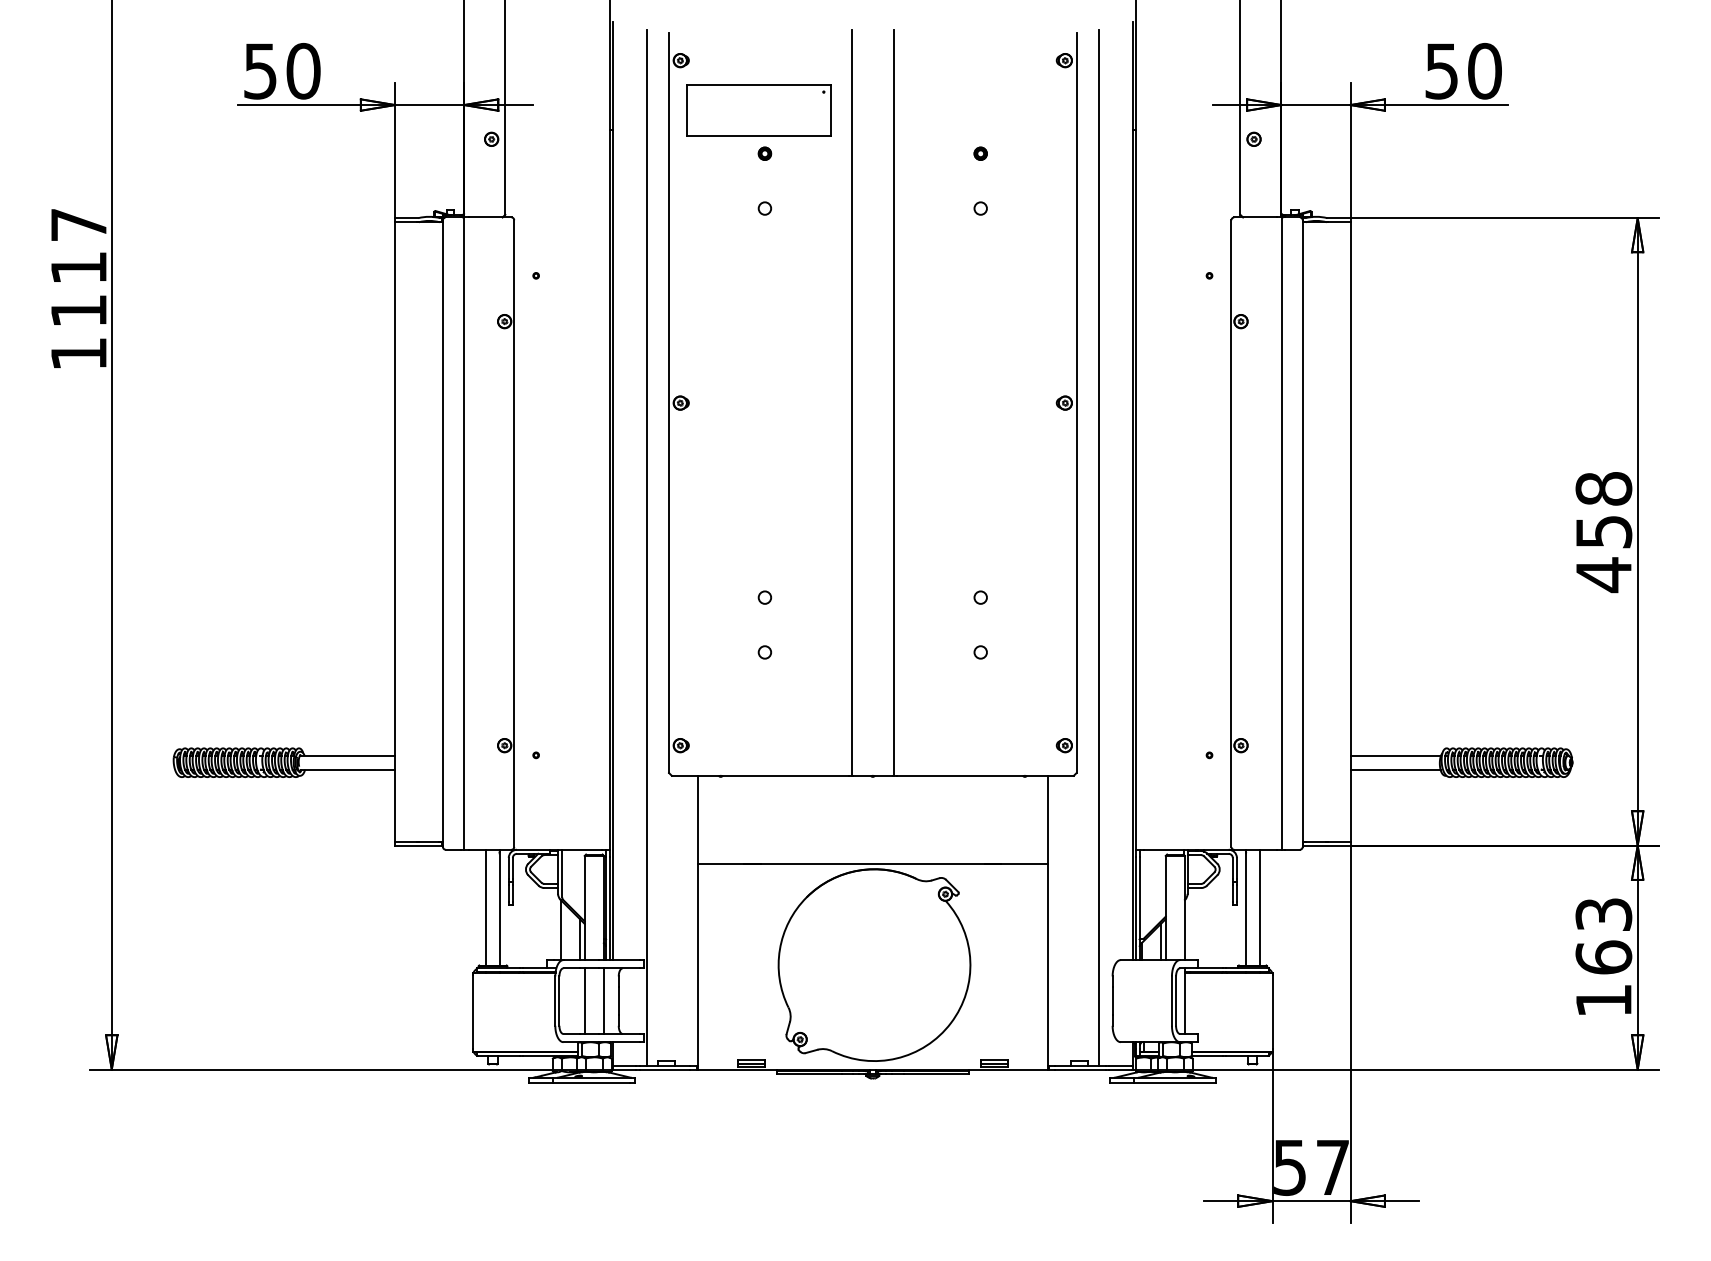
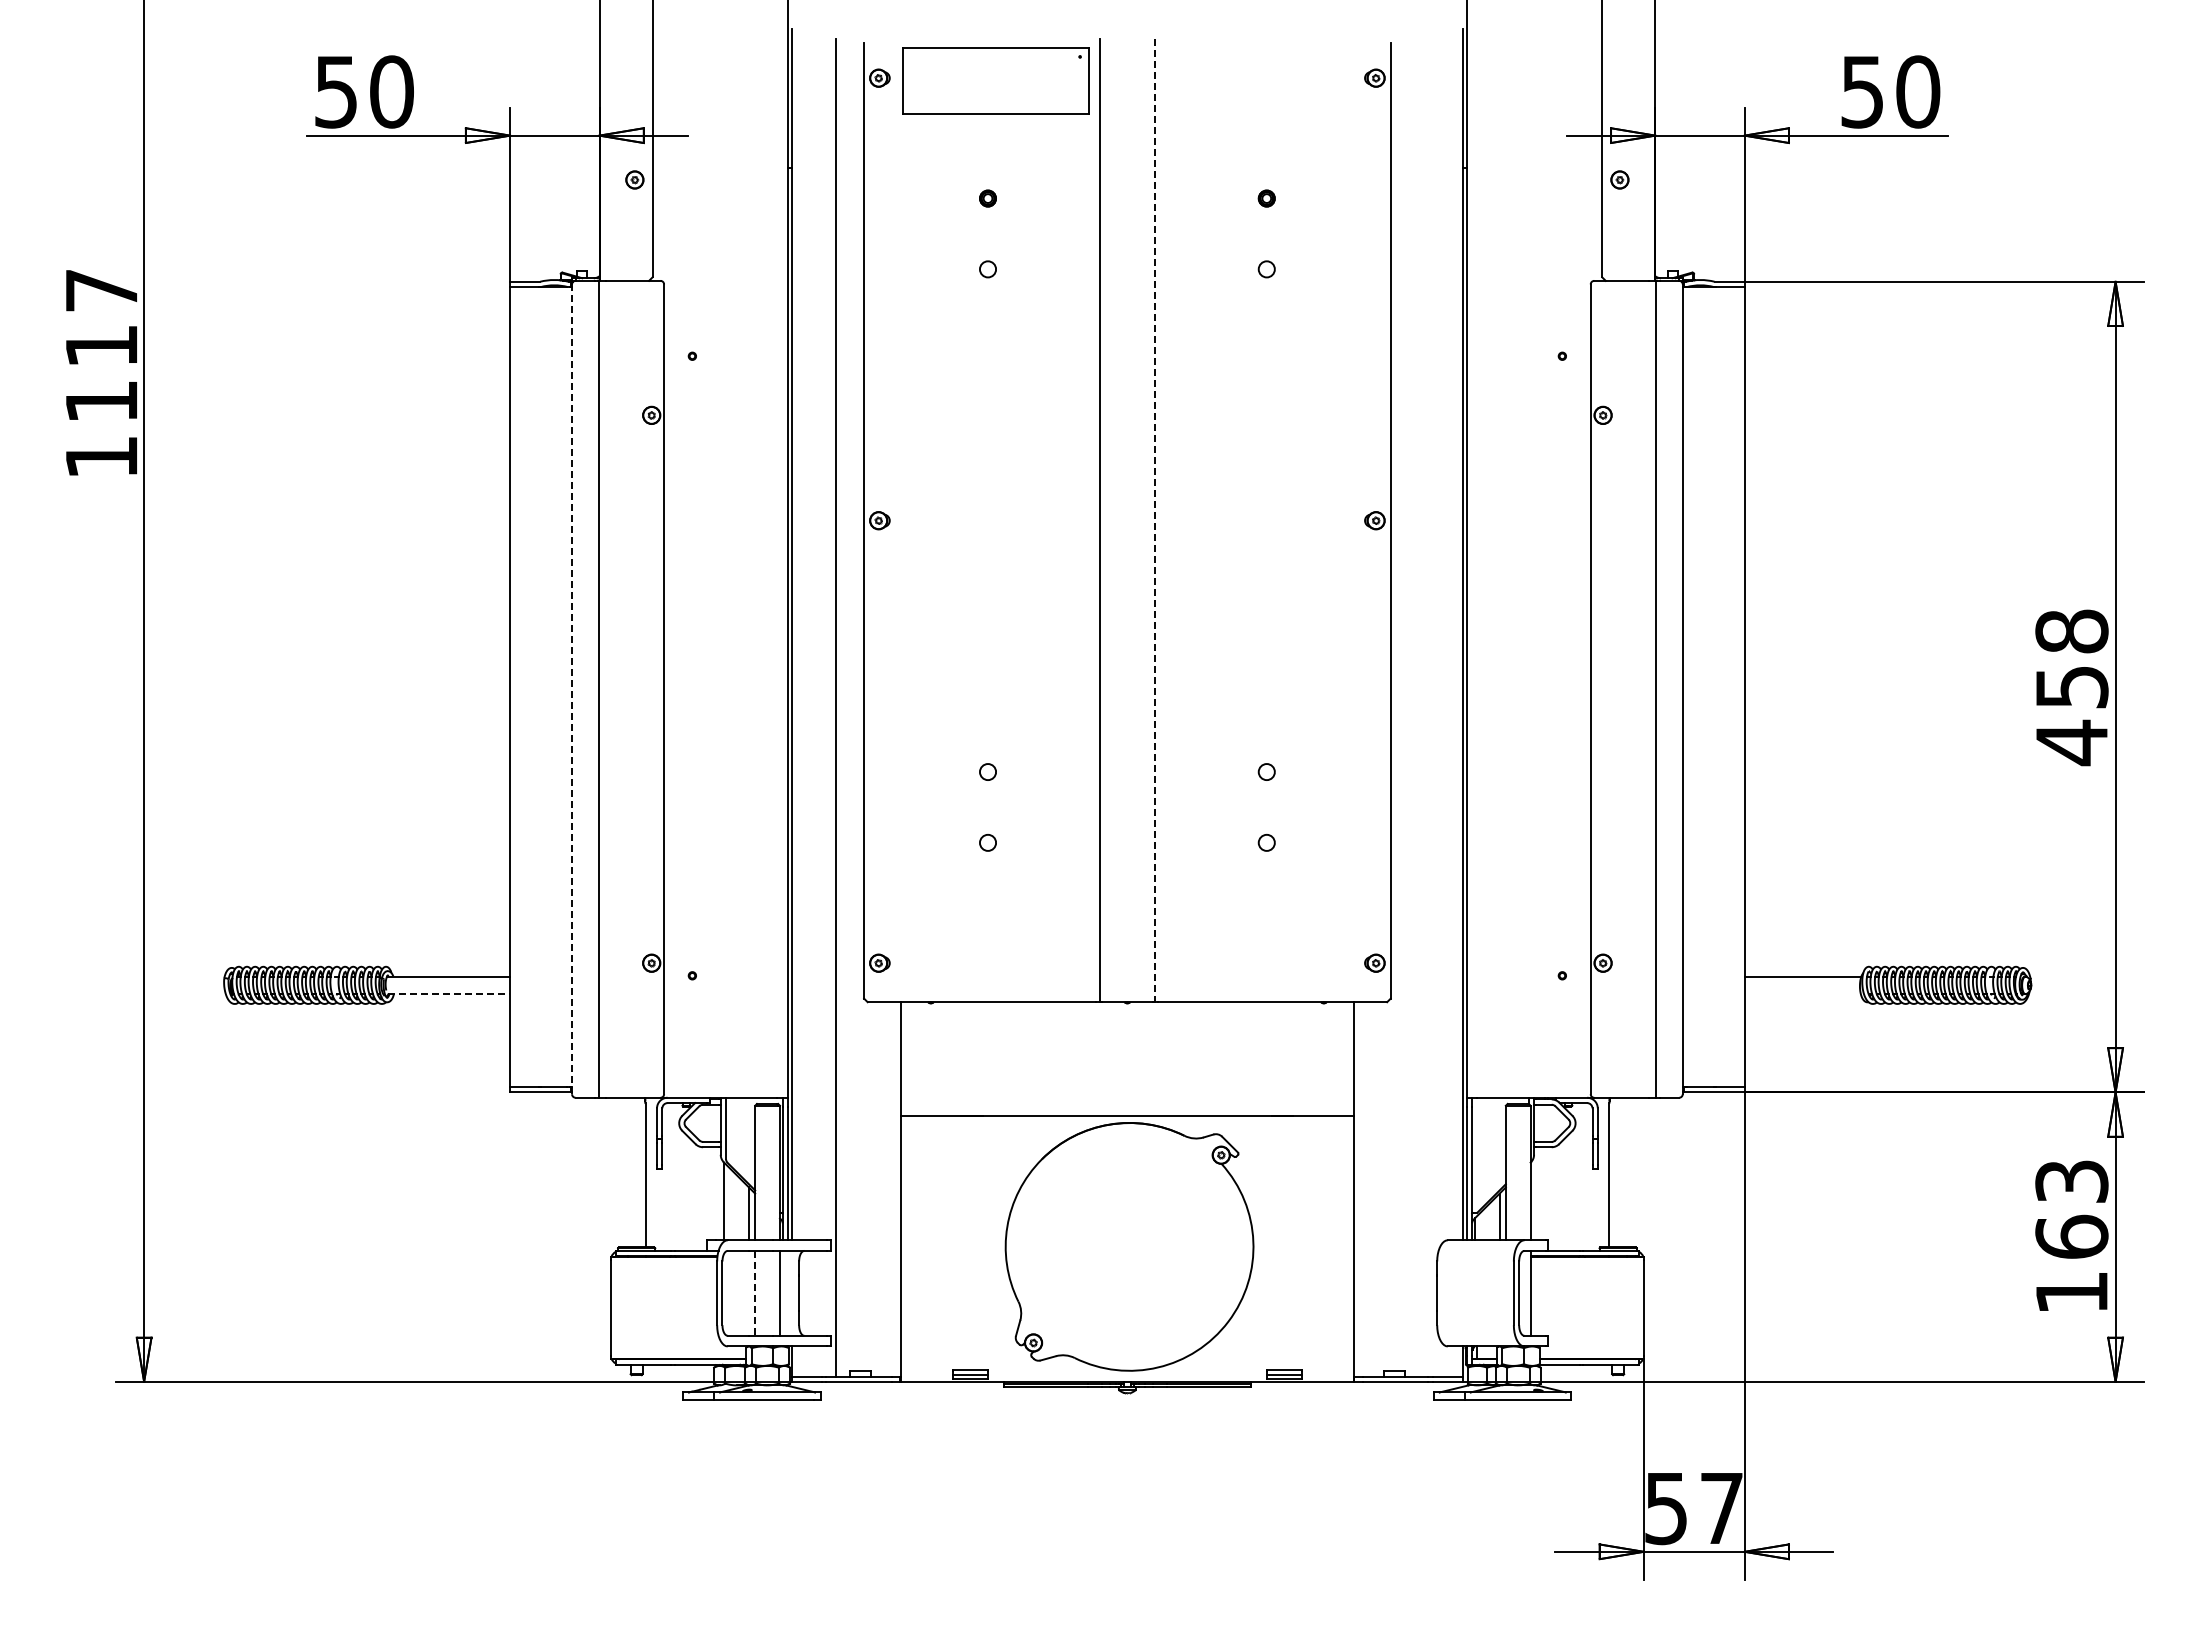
part: (758, 110) -> (995, 80), moved
line: (893, 403) -> (1154, 521), solid -> dashed
line: (443, 533) -> (572, 689), solid -> dashed
line: (1098, 547) -> (1419, 707), removed
line: (348, 769) -> (449, 994), solid -> dashed
line: (1395, 769) -> (1802, 994), removed
line: (485, 907) -> (627, 1172), removed
line: (1259, 907) -> (1627, 1172), removed
line: (584, 1001) -> (755, 1293), solid -> dashed

